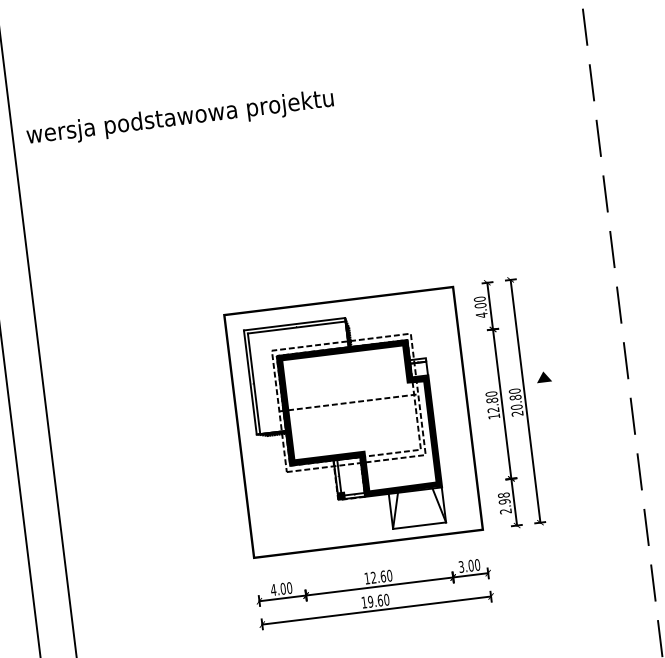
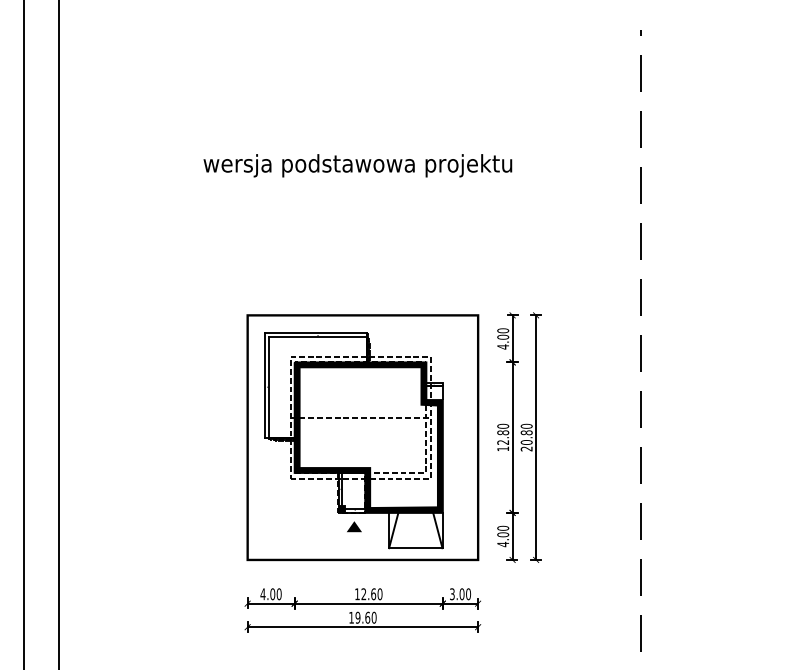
text: (179, 118) -> (357, 165), moved
part: (544, 376) -> (354, 526), moved
text: (505, 503) -> (503, 536), 2.98 -> 4.00

